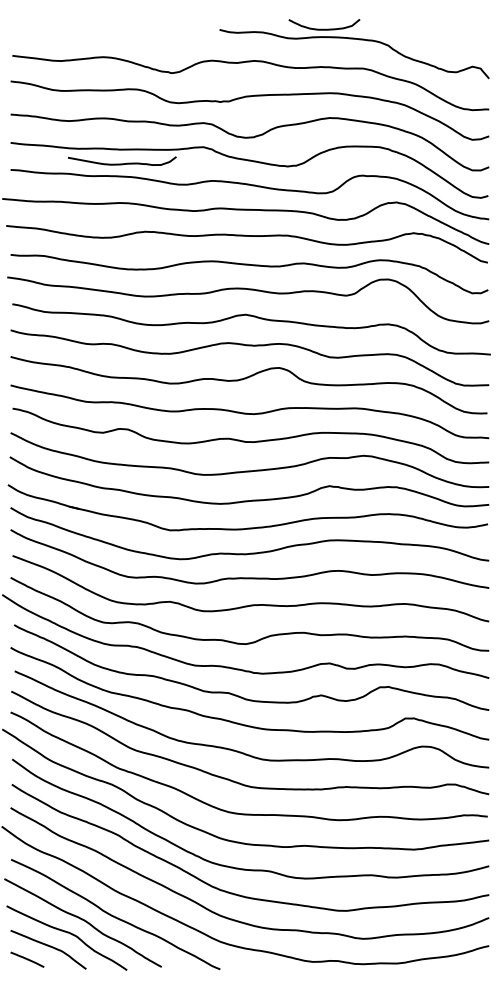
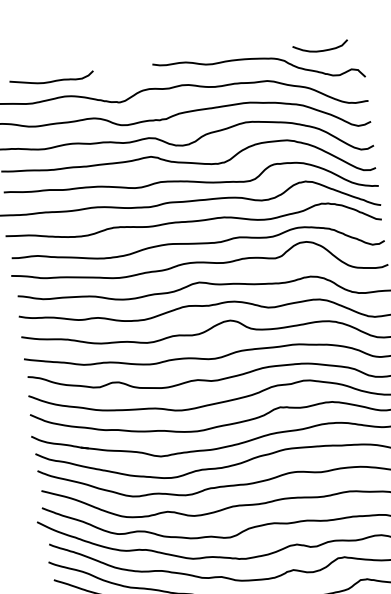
curve: (324, 28) -> (320, 50), moved
curve: (122, 163) -> (52, 81), moved

